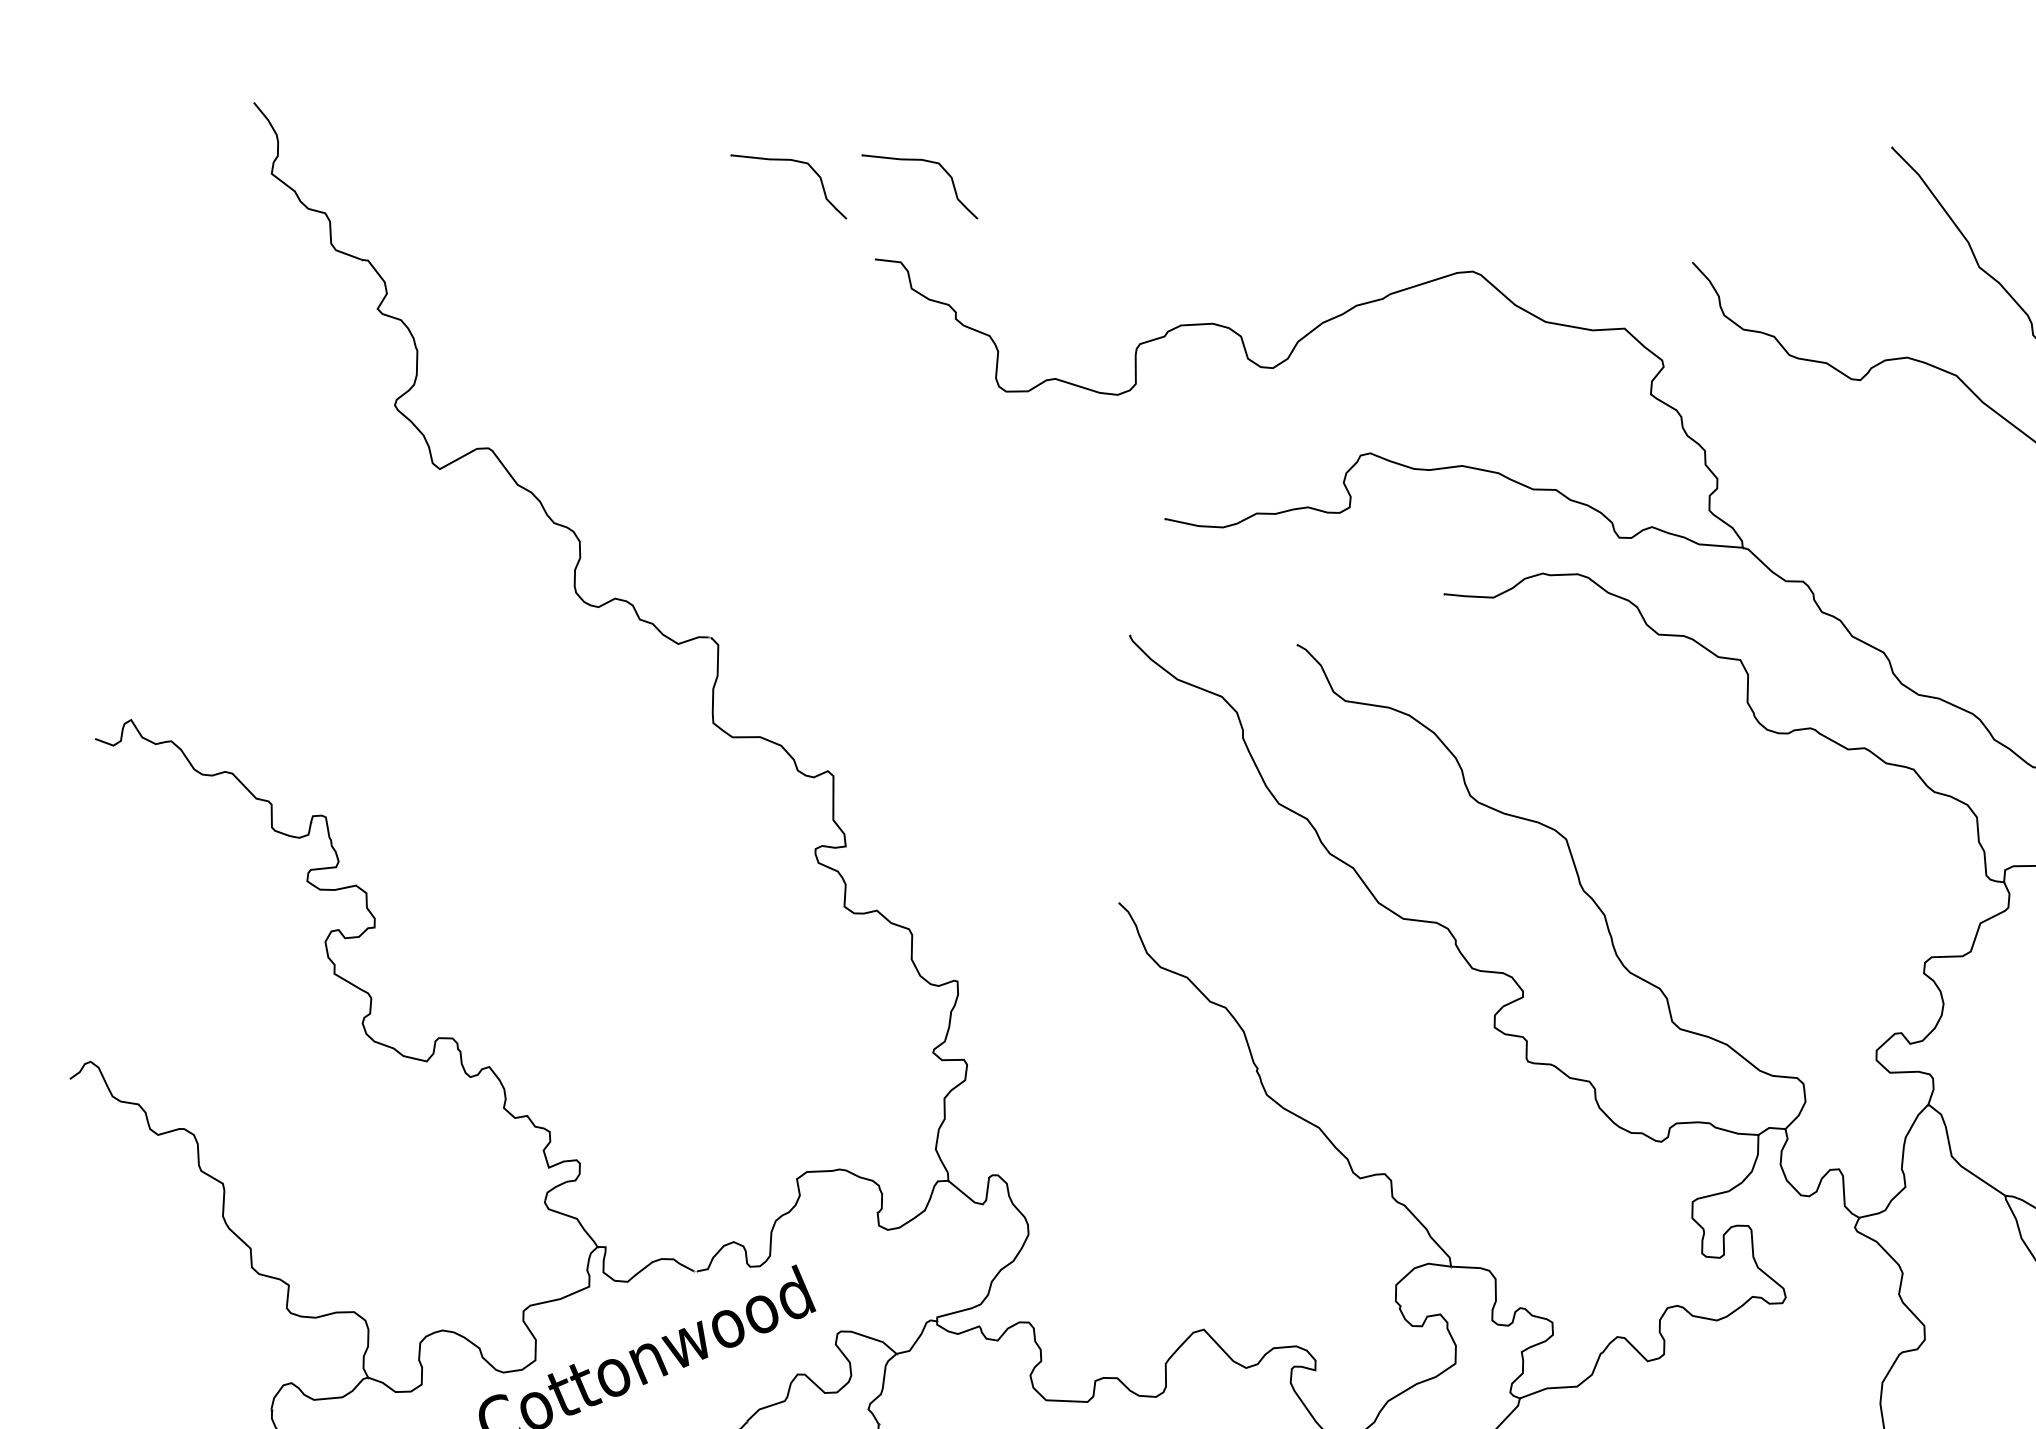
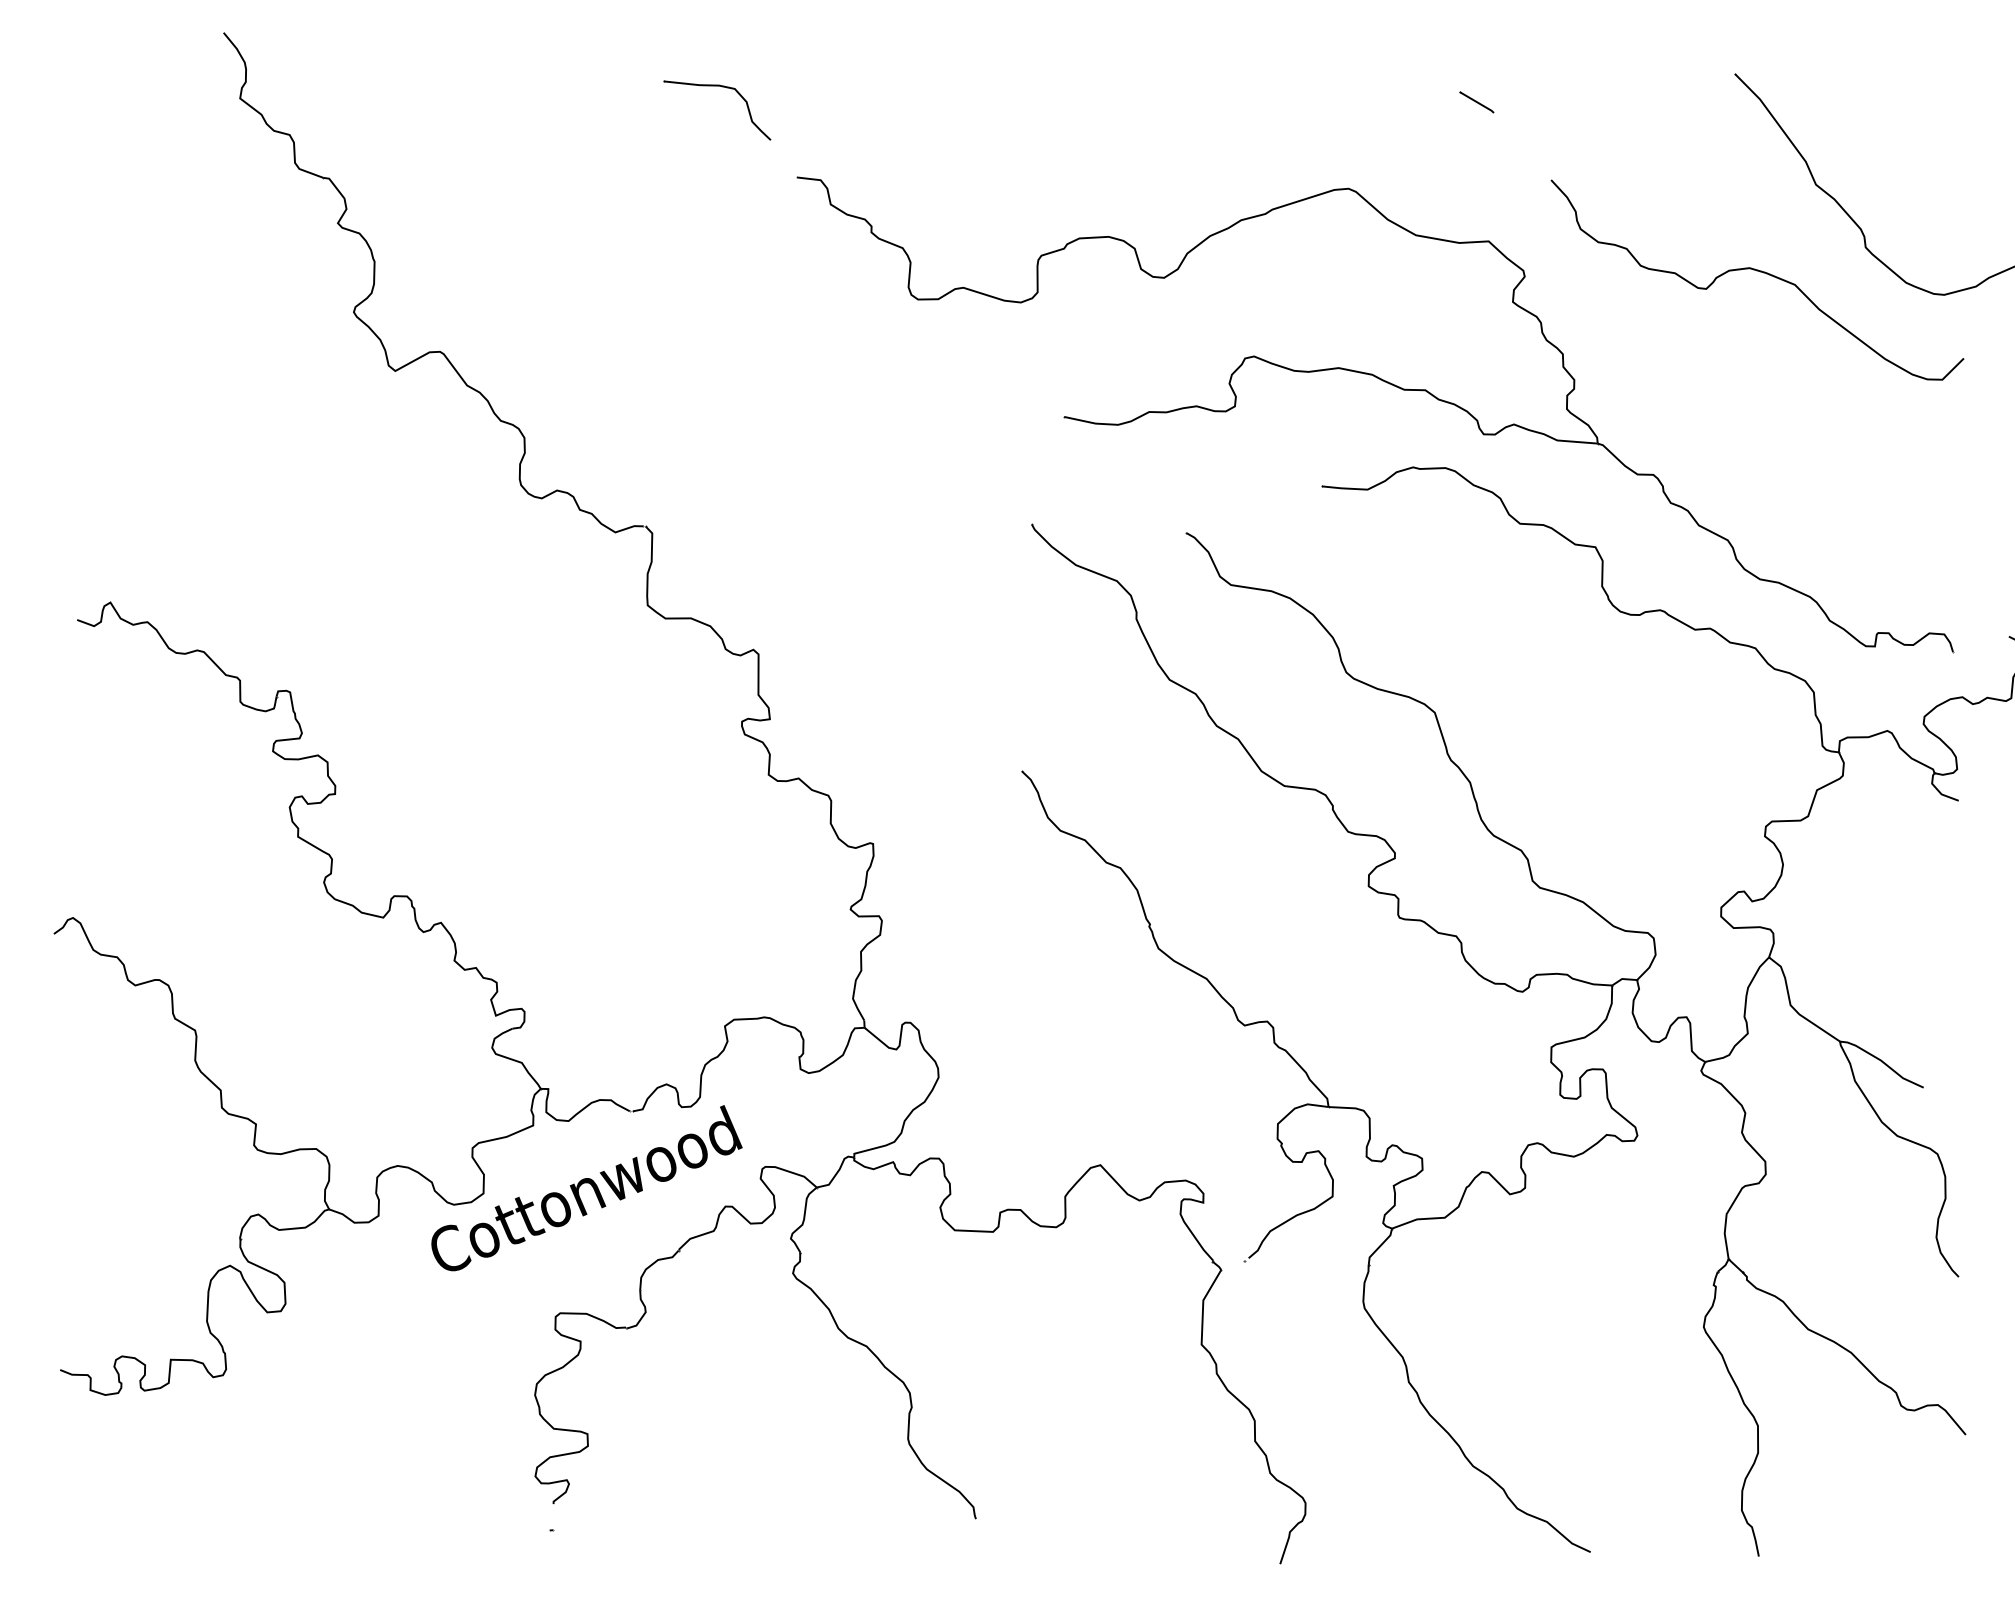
part: (925, 161) -> (843, 87), removed
line: (1611, 178) -> (1476, 102), added

